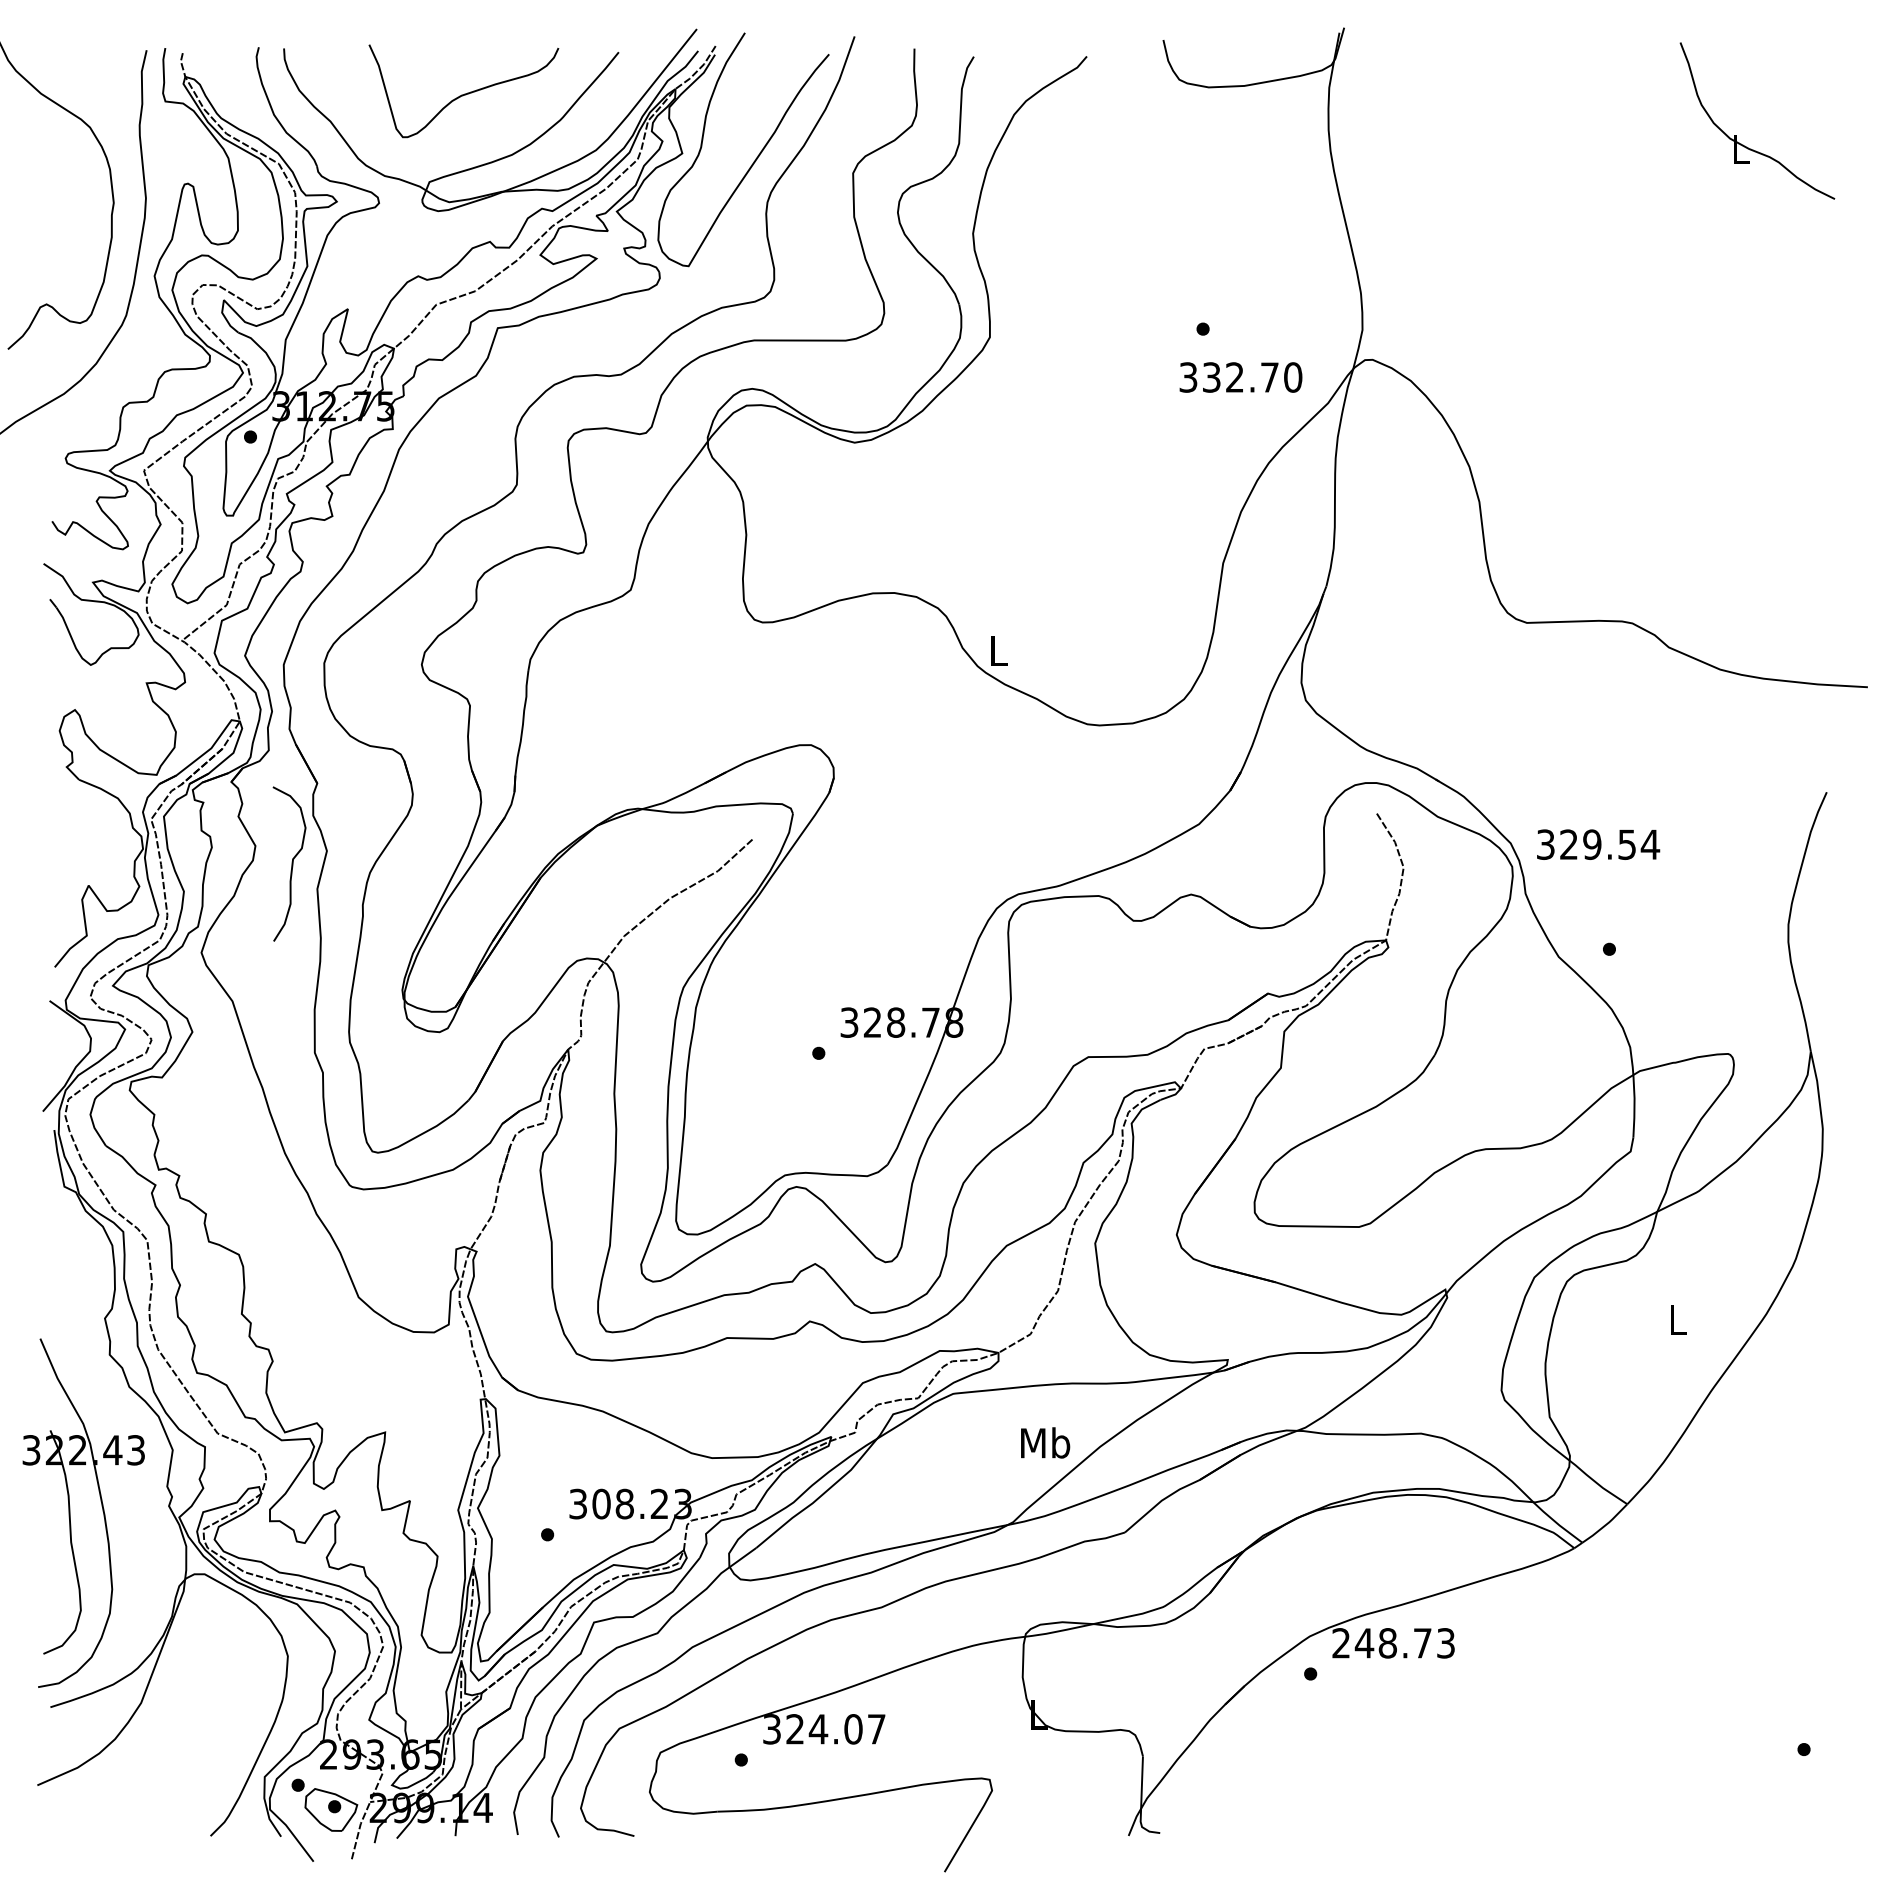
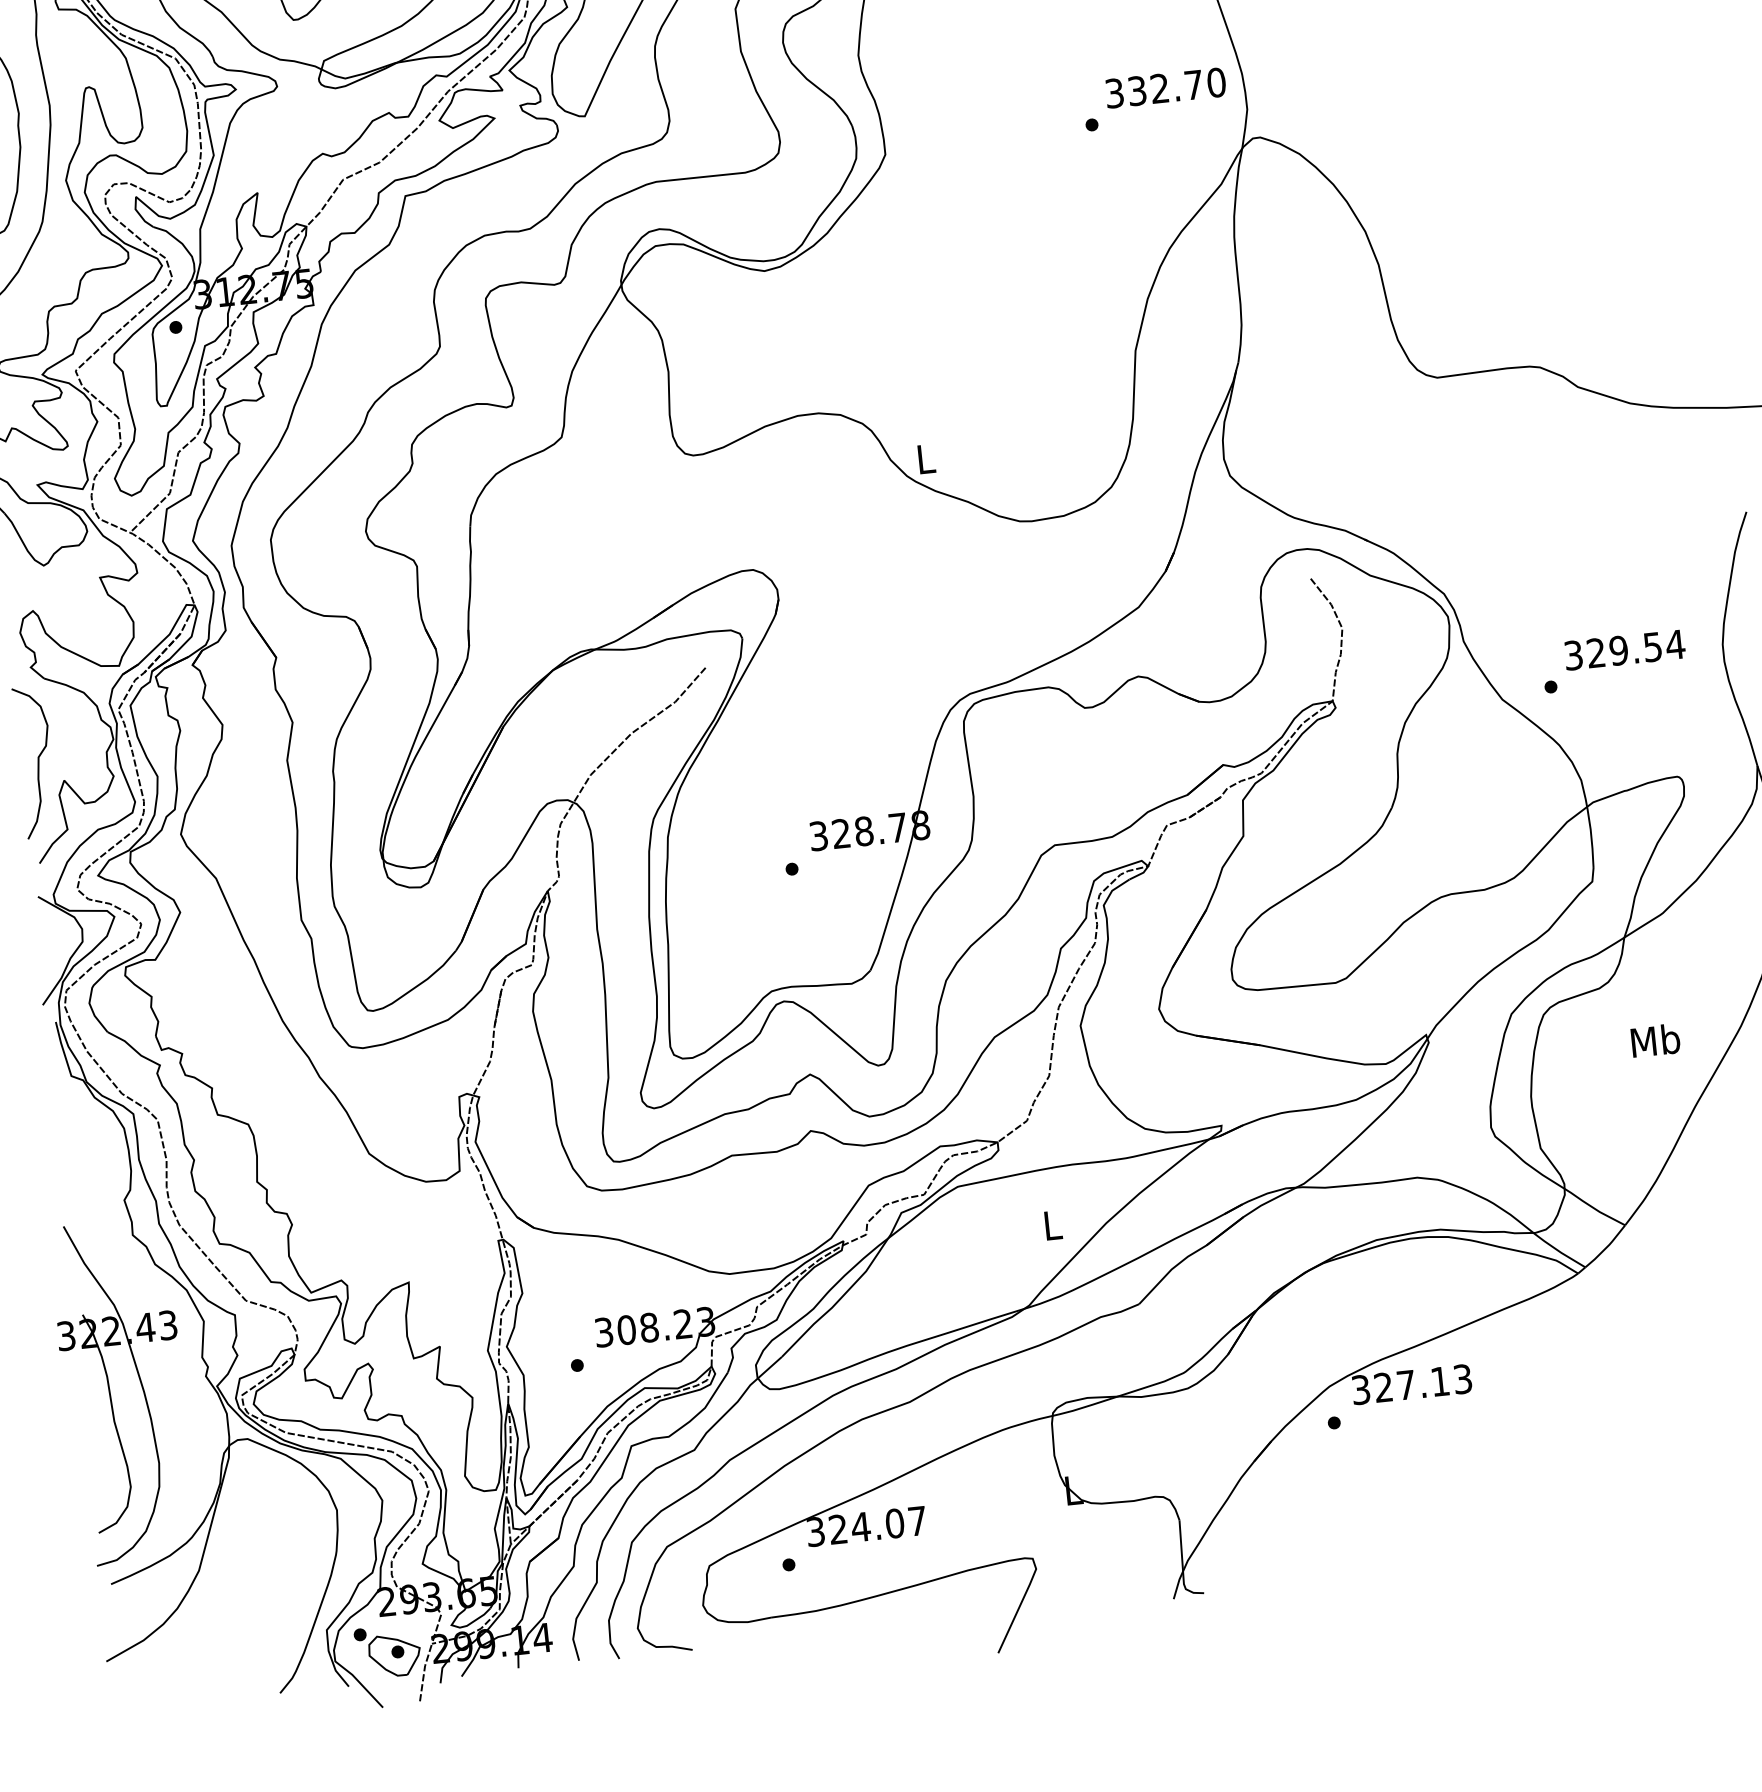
text: (1240, 377) -> (1165, 88), moved
text: (1598, 844) -> (1624, 649), moved
curve: (291, 863) -> (37, 761), moved
text: (1677, 1319) -> (1655, 1040), L -> Mb
text: (1045, 1442) -> (1052, 1224), Mb -> L
text: (1381, 1643) -> (1400, 1386), 248.73 -> 327.13

